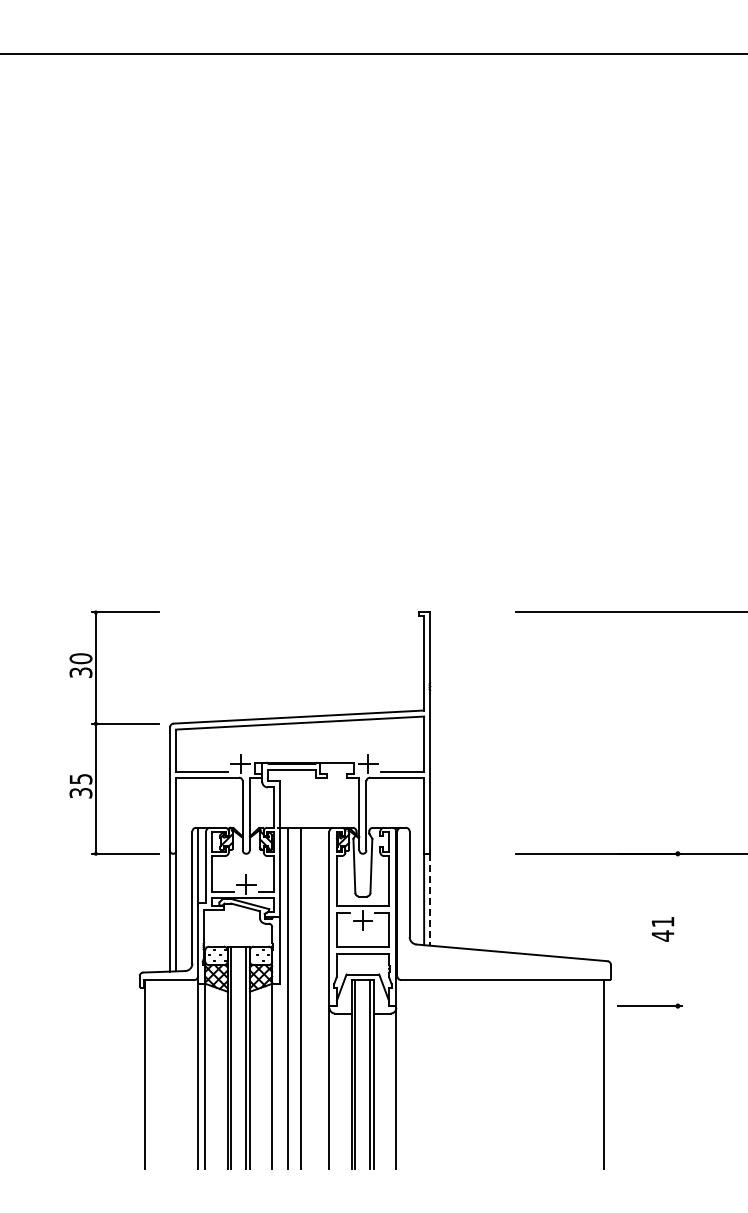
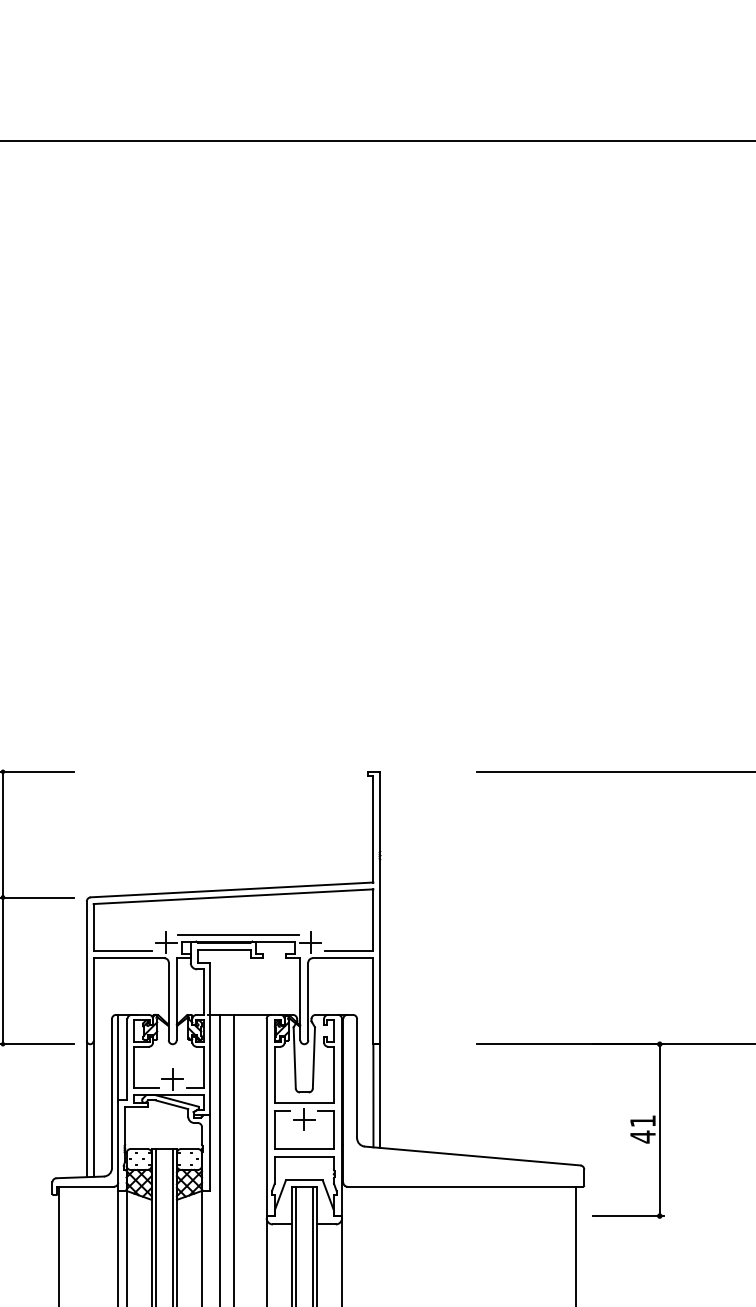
line: (304, 756) -> (238, 934), added
line: (430, 899) -> (380, 1095), dashed -> solid
line: (677, 929) -> (659, 1129), added

